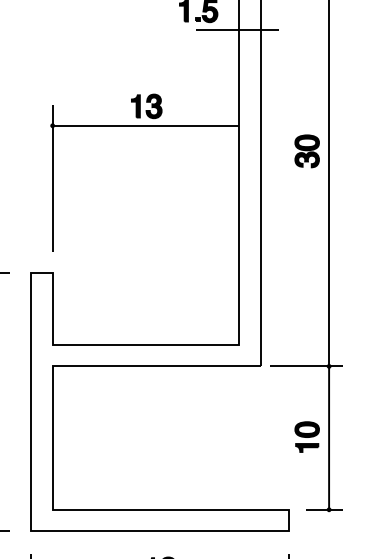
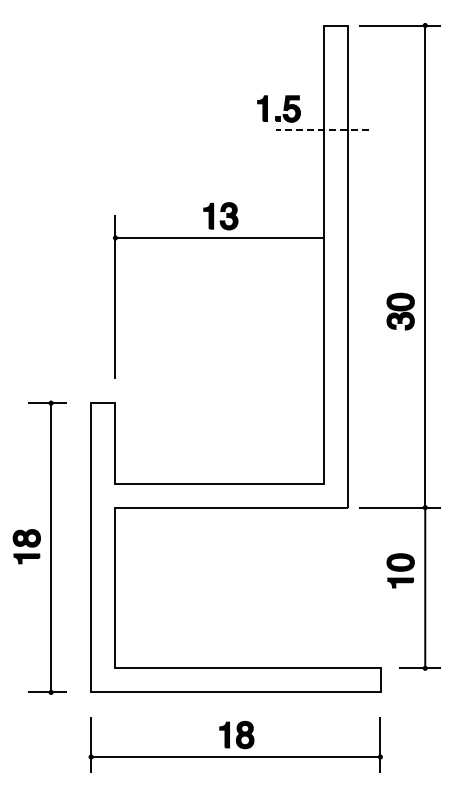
line: (237, 29) -> (322, 130), solid -> dashed
part: (307, 151) -> (400, 311), moved
part: (307, 436) -> (400, 570), moved

